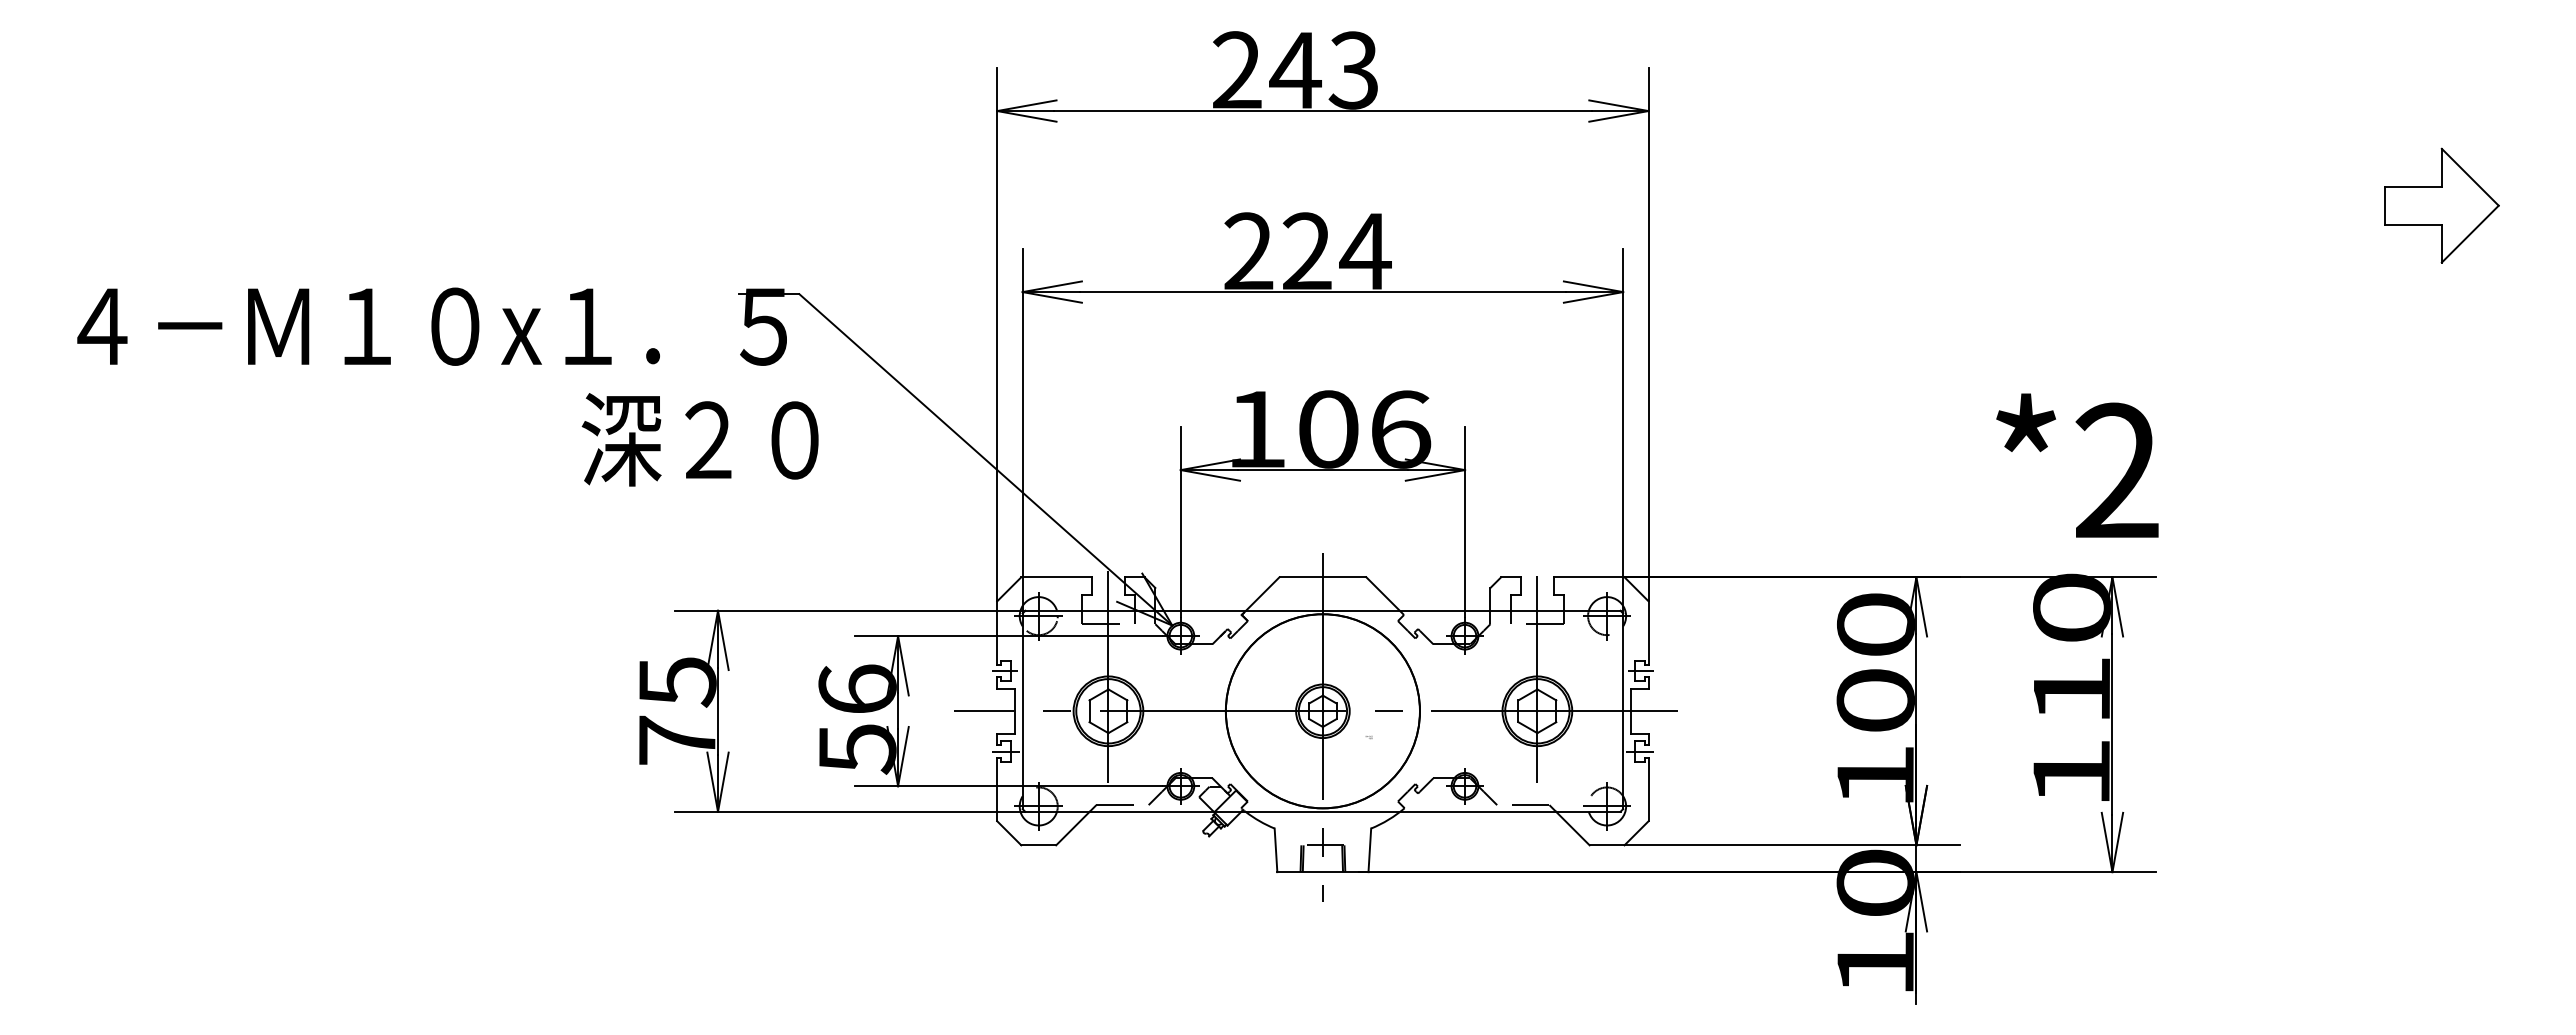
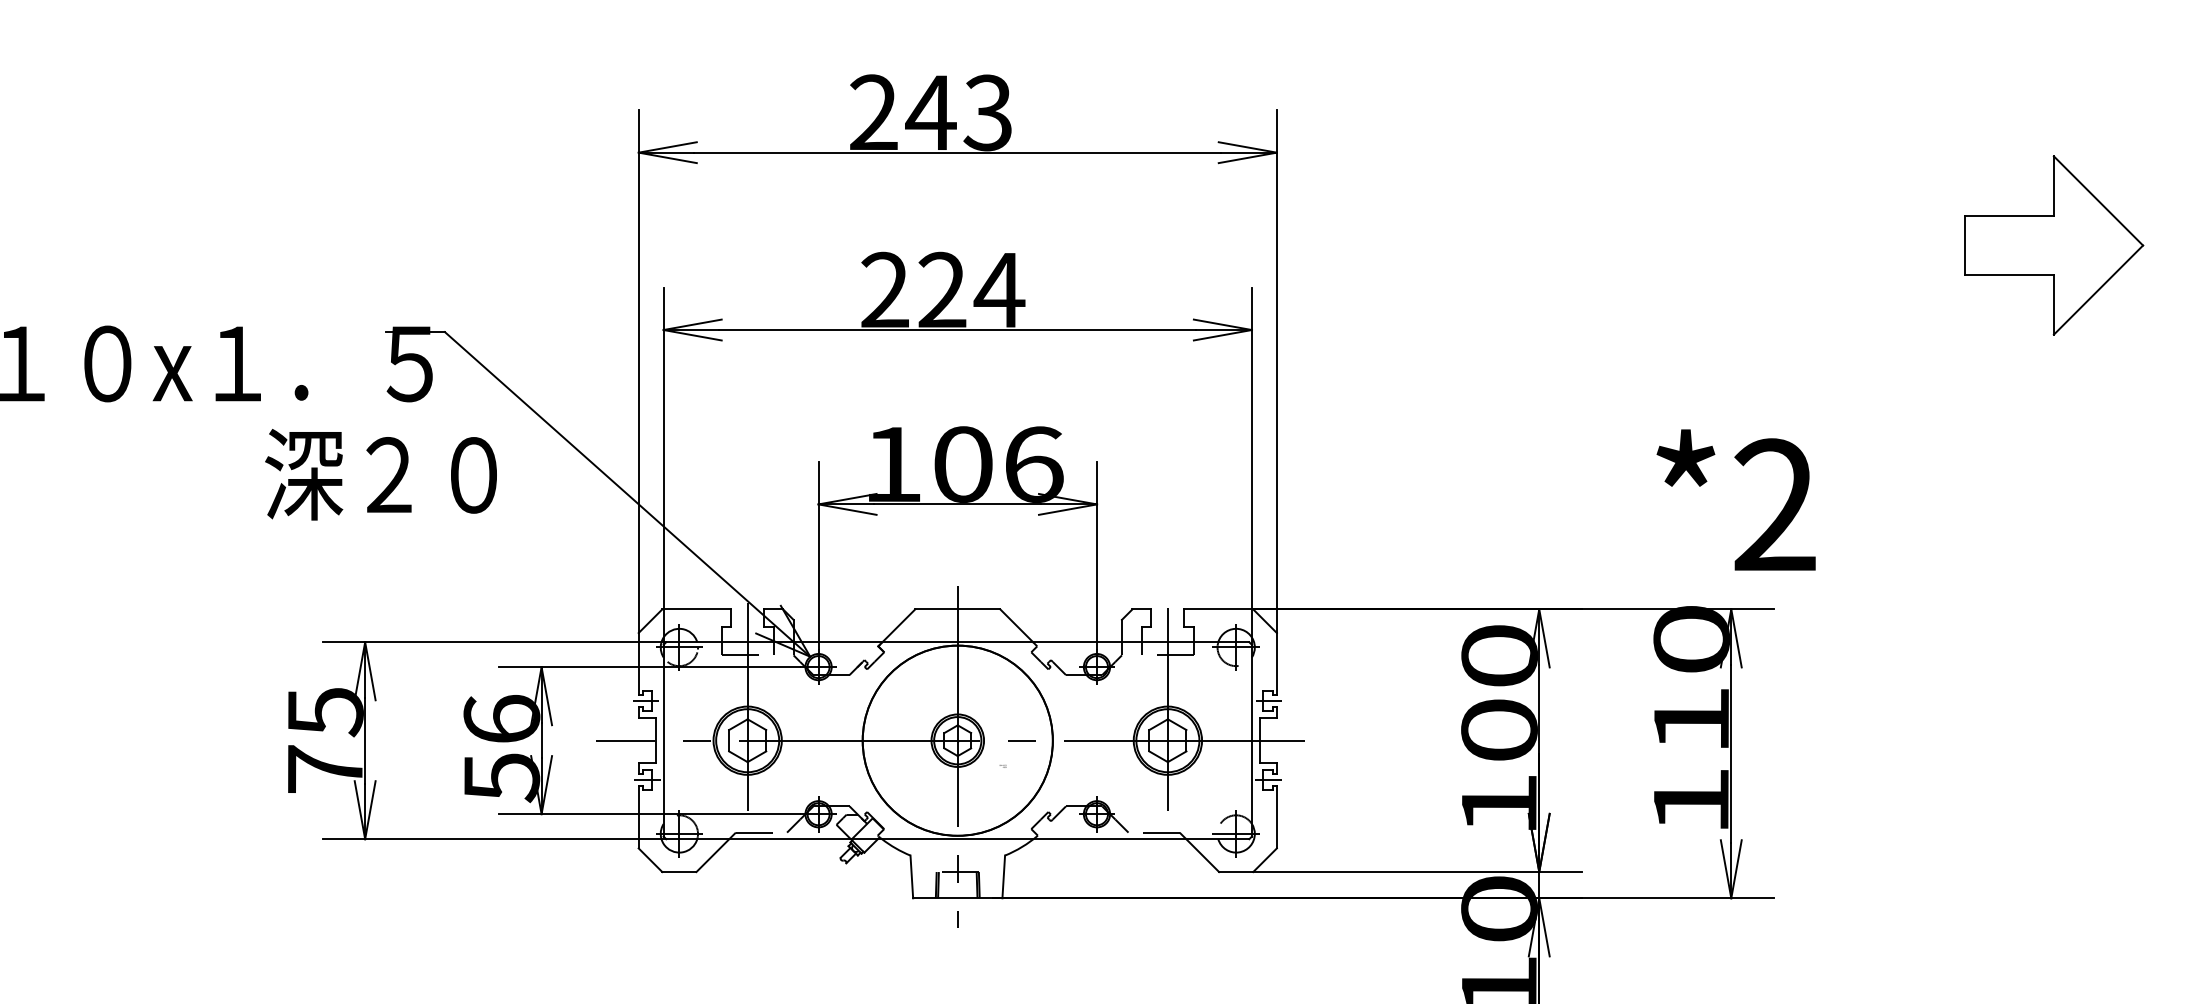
part: (2441, 205) -> (2053, 245), size x1.6
text: (699, 439) -> (380, 474), moved
text: (2077, 465) -> (1736, 499), moved

